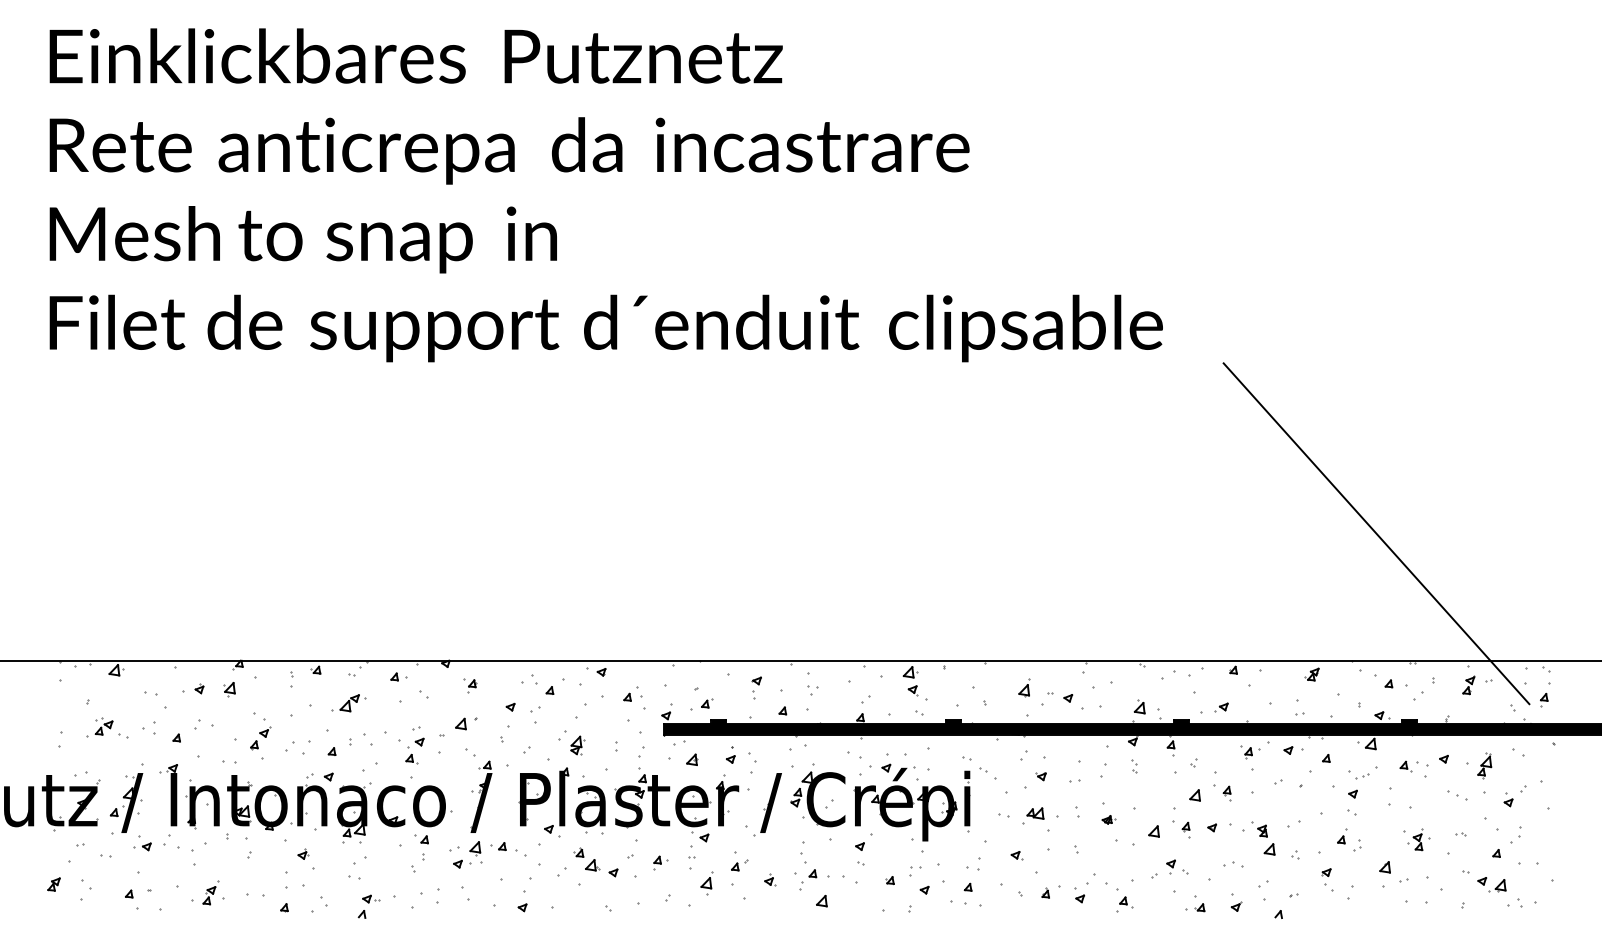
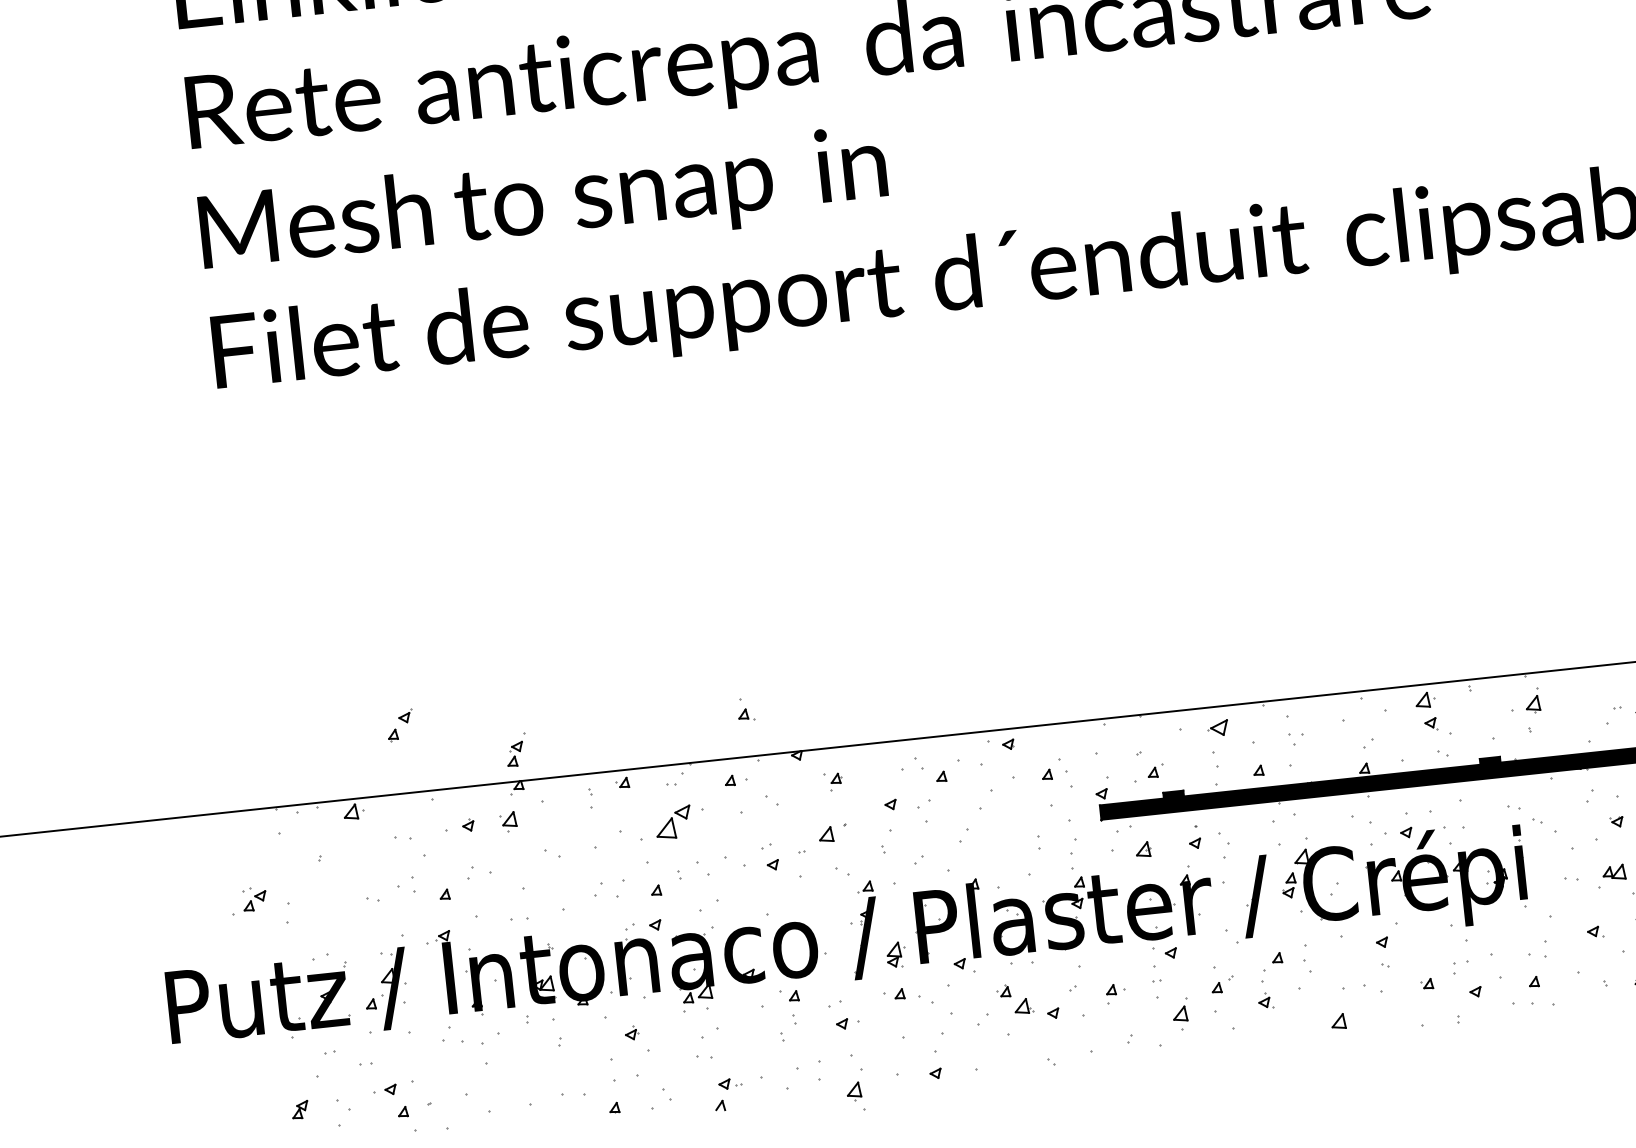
part: (756, 687) -> (1219, 742), size x1.6
part: (1024, 687) -> (1532, 699), moved
part: (348, 703) -> (671, 823), size x1.4
part: (99, 727) -> (248, 901), moved
part: (260, 738) -> (400, 725), moved
part: (577, 745) -> (895, 954), moved
part: (411, 755) -> (745, 710), moved
part: (142, 846) -> (384, 1089), moved
part: (475, 852) -> (854, 1096), moved
part: (808, 879) -> (1272, 966), moved
part: (210, 892) -> (516, 749), moved

